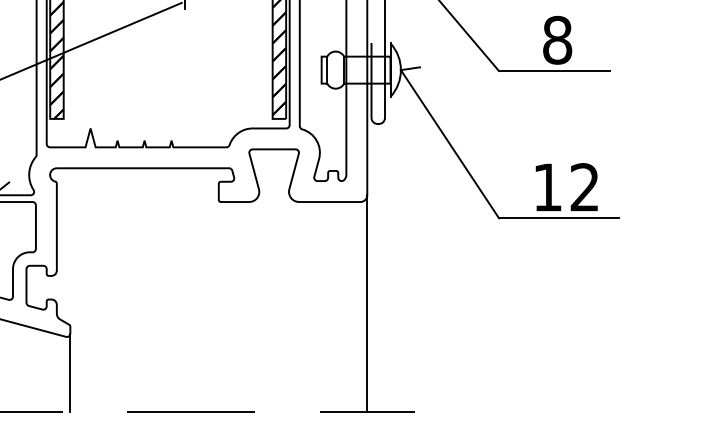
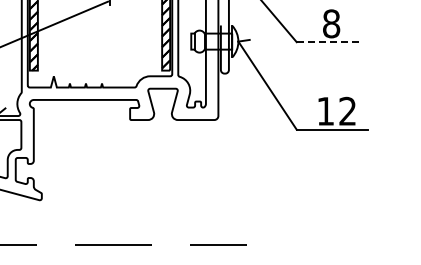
line: (554, 71) -> (329, 42), solid -> dashed
line: (367, 303) -> (218, 180), removed
line: (69, 372) -> (41, 221), removed

